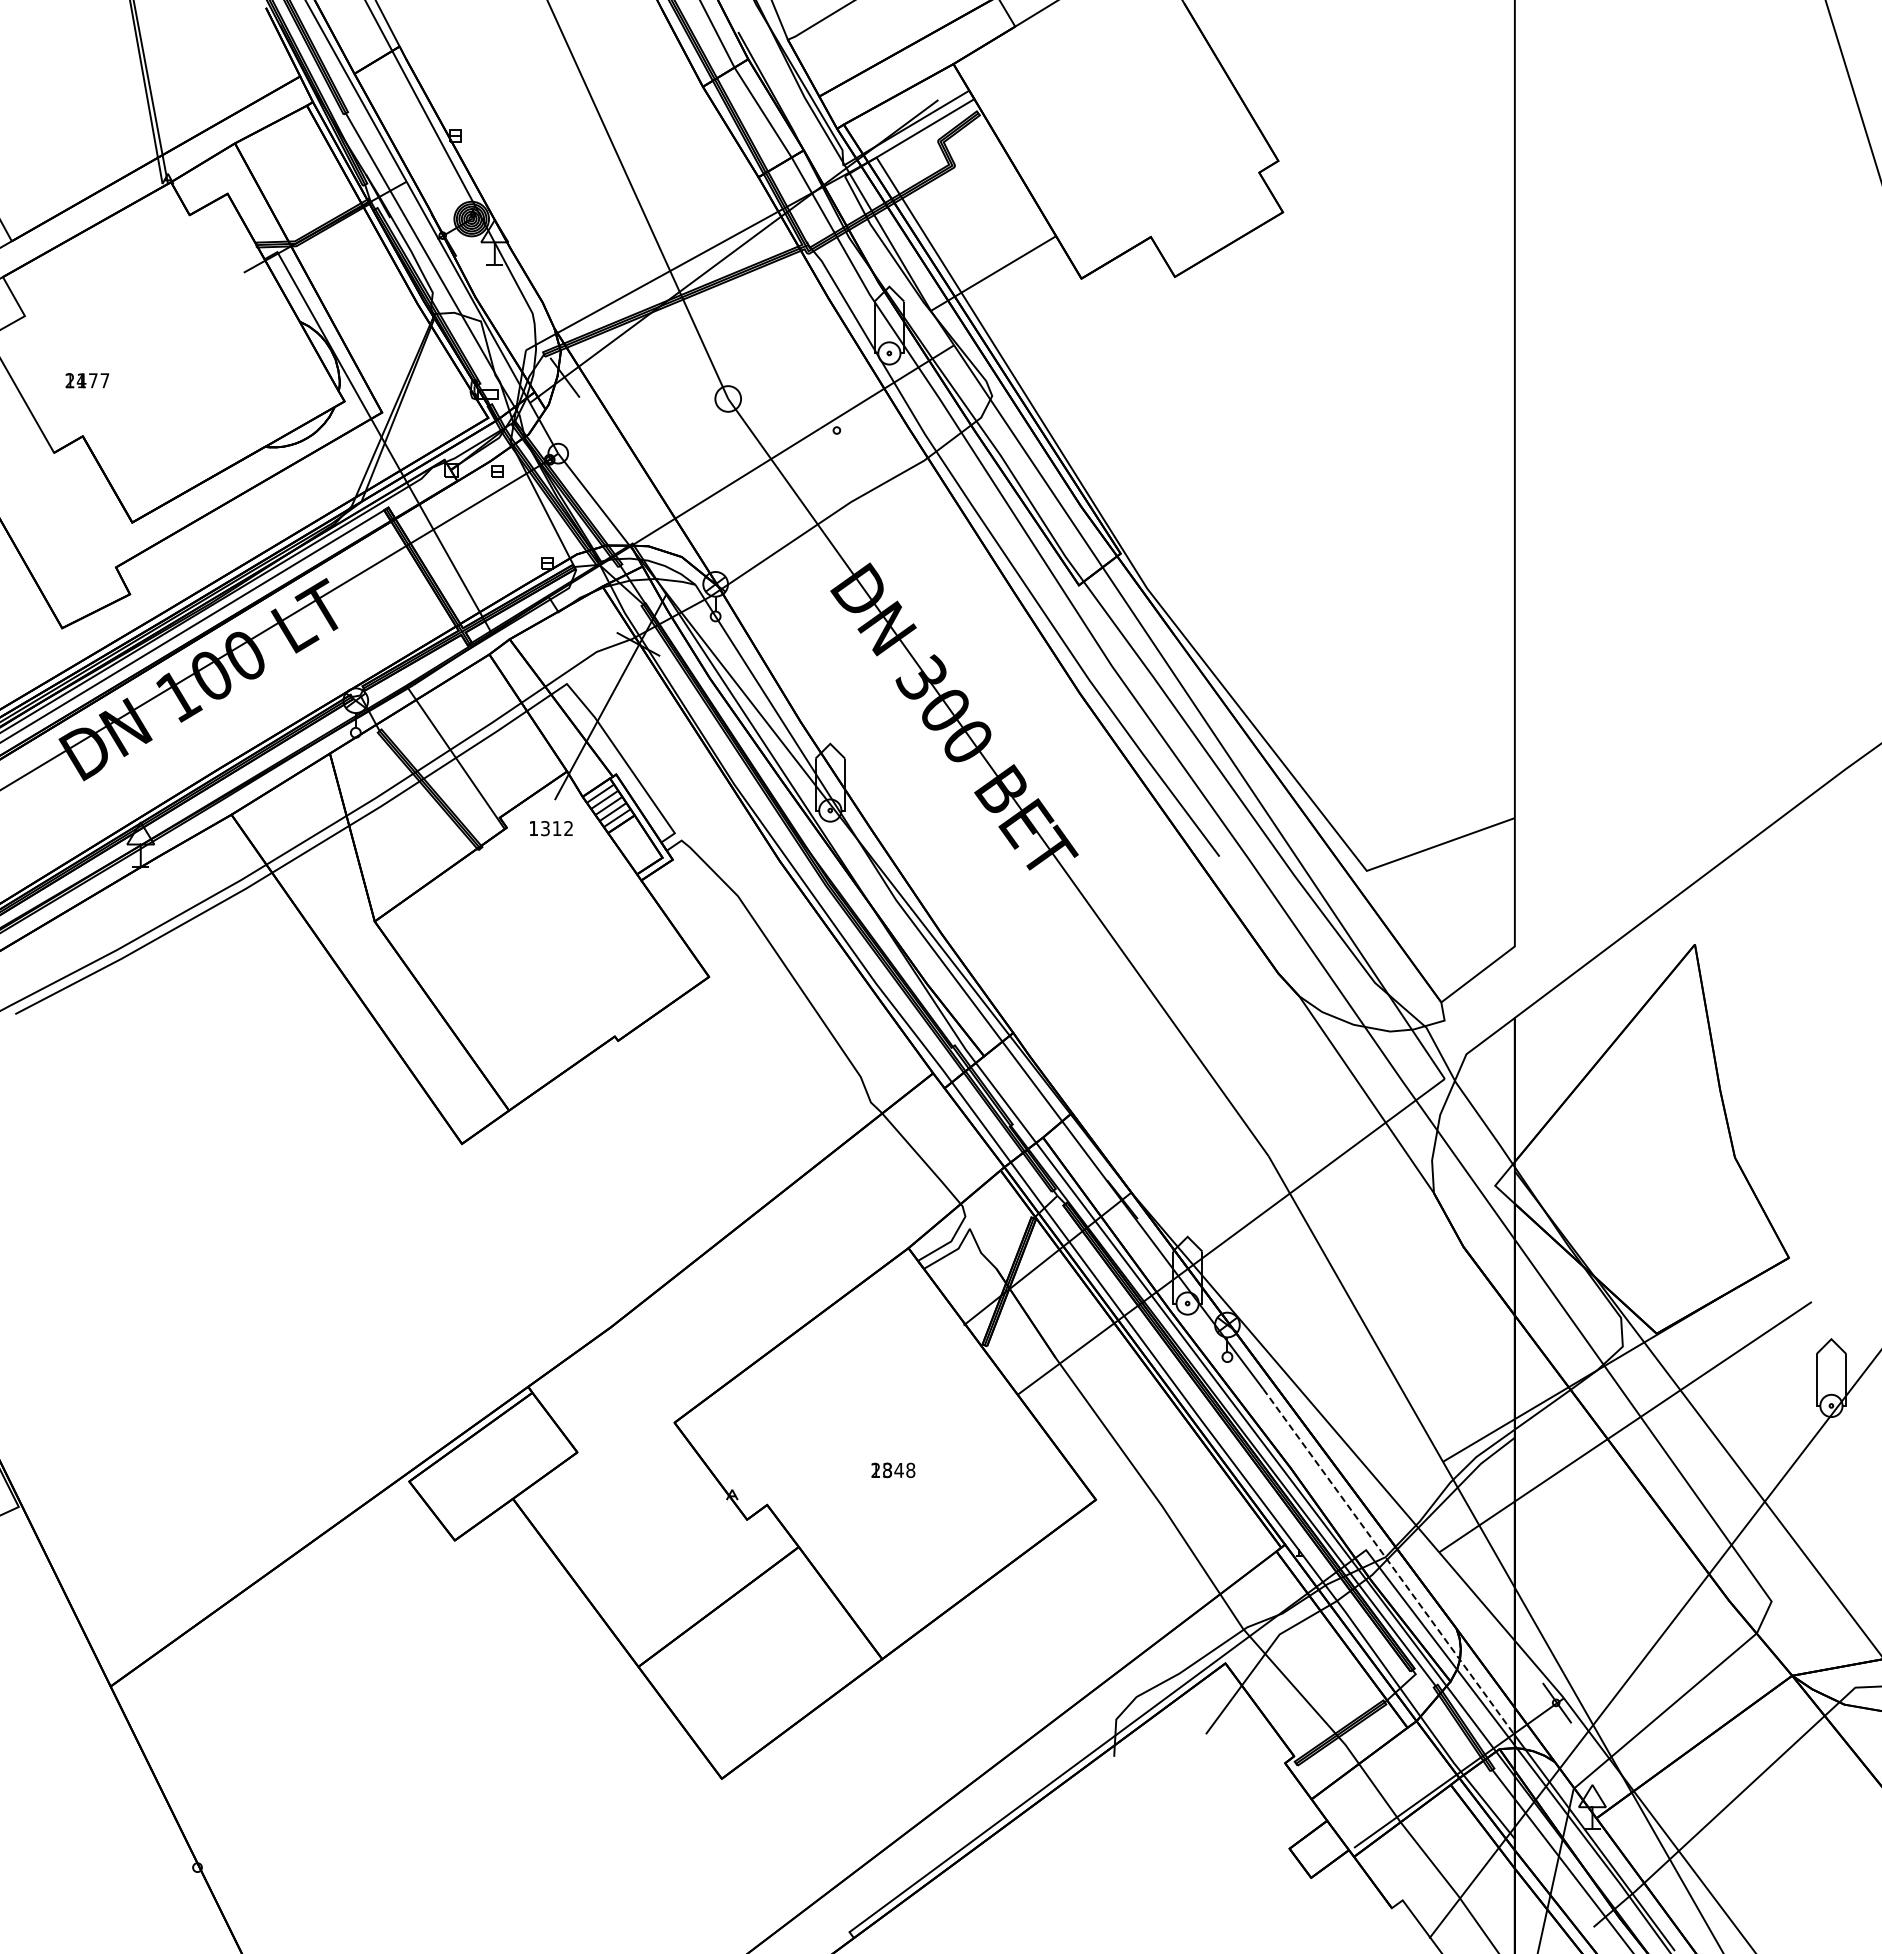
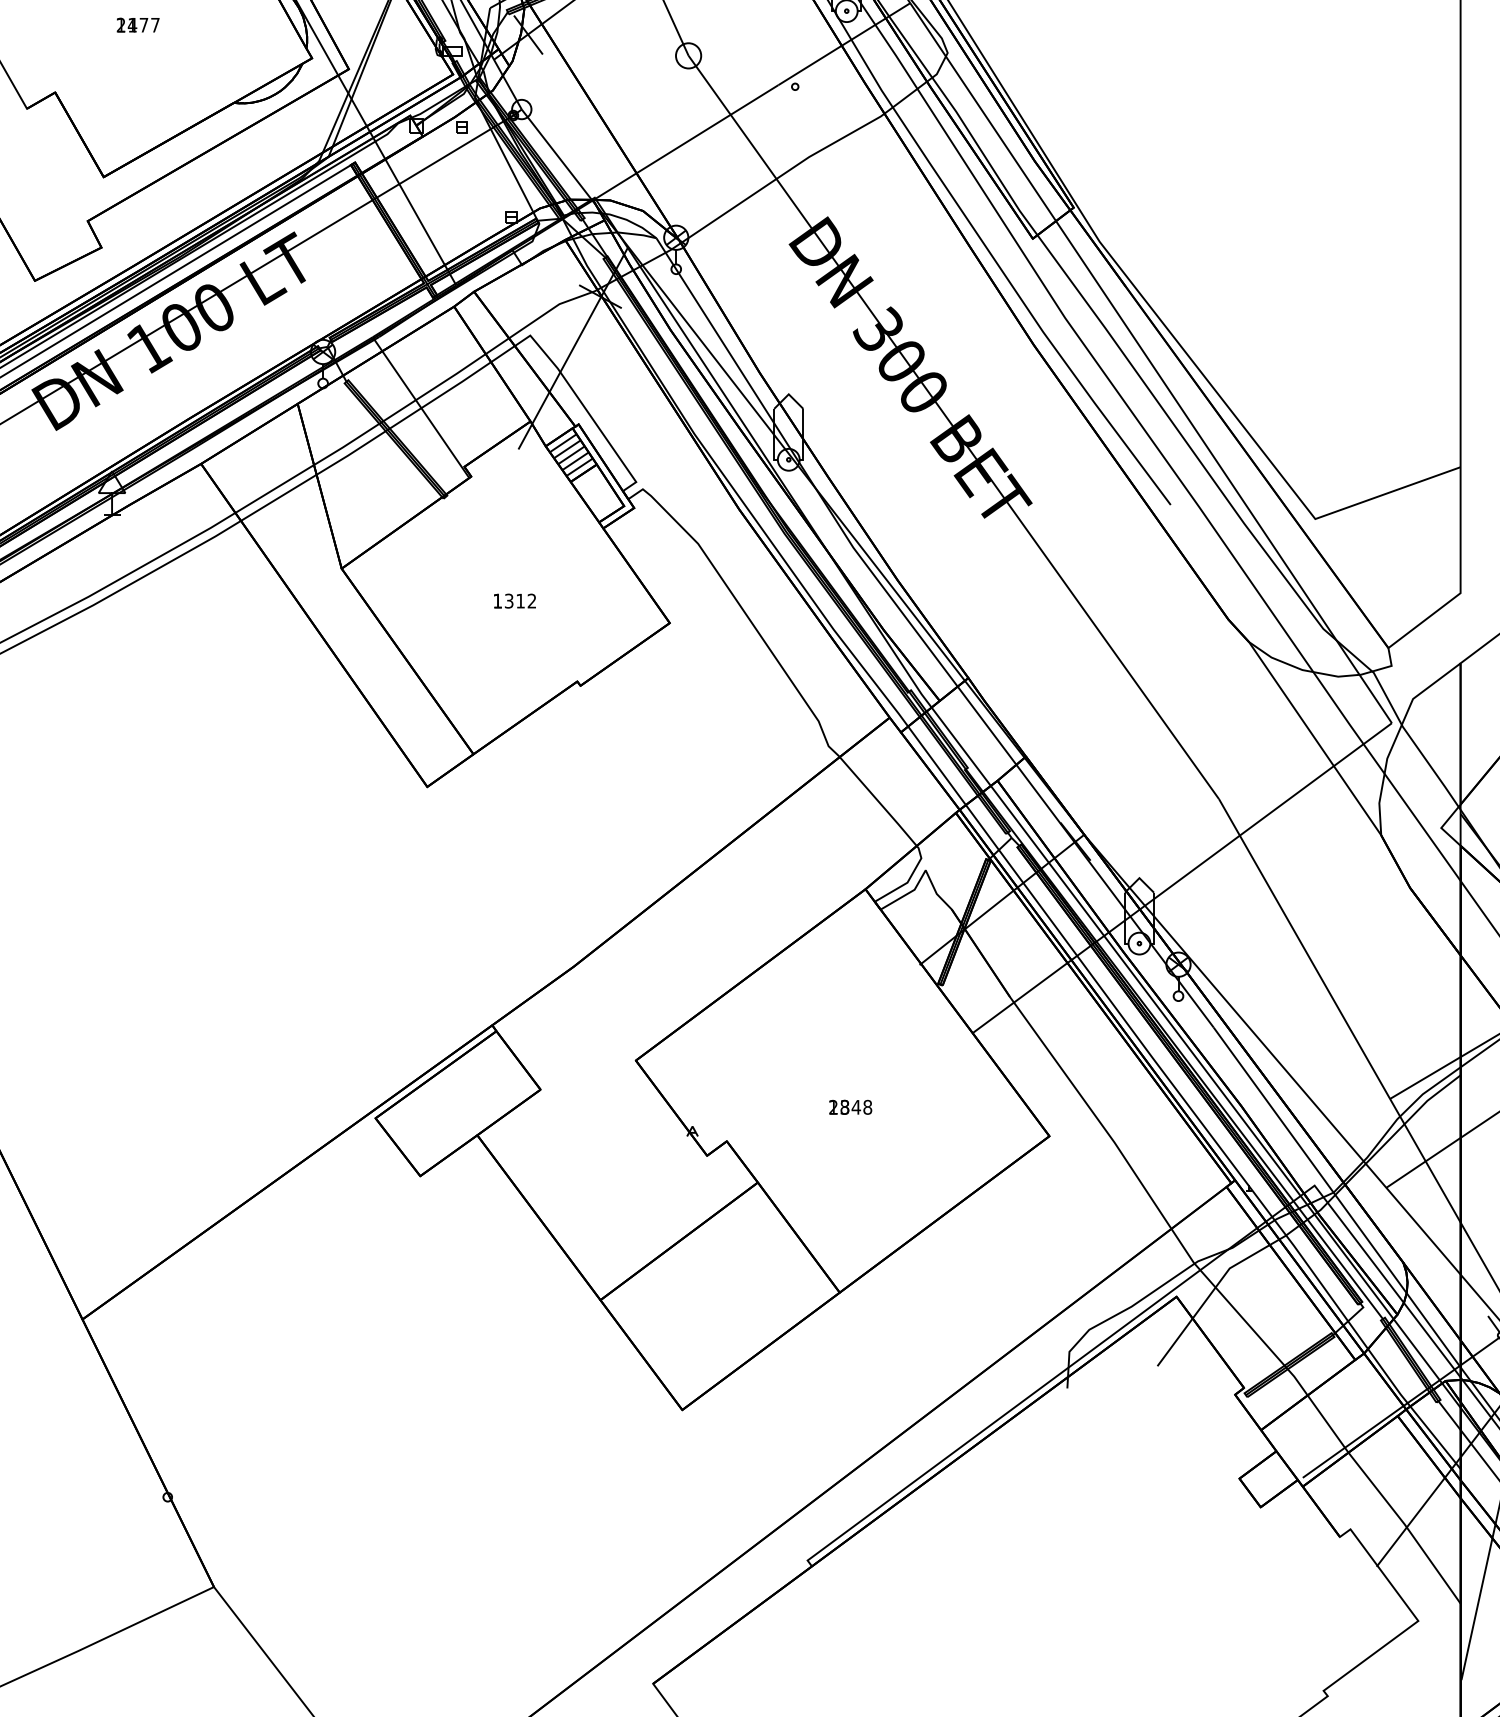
text: (87, 380) -> (138, 24), moved
text: (551, 828) -> (515, 601), moved
line: (1389, 1562) -> (1337, 1197), dashed -> solid

